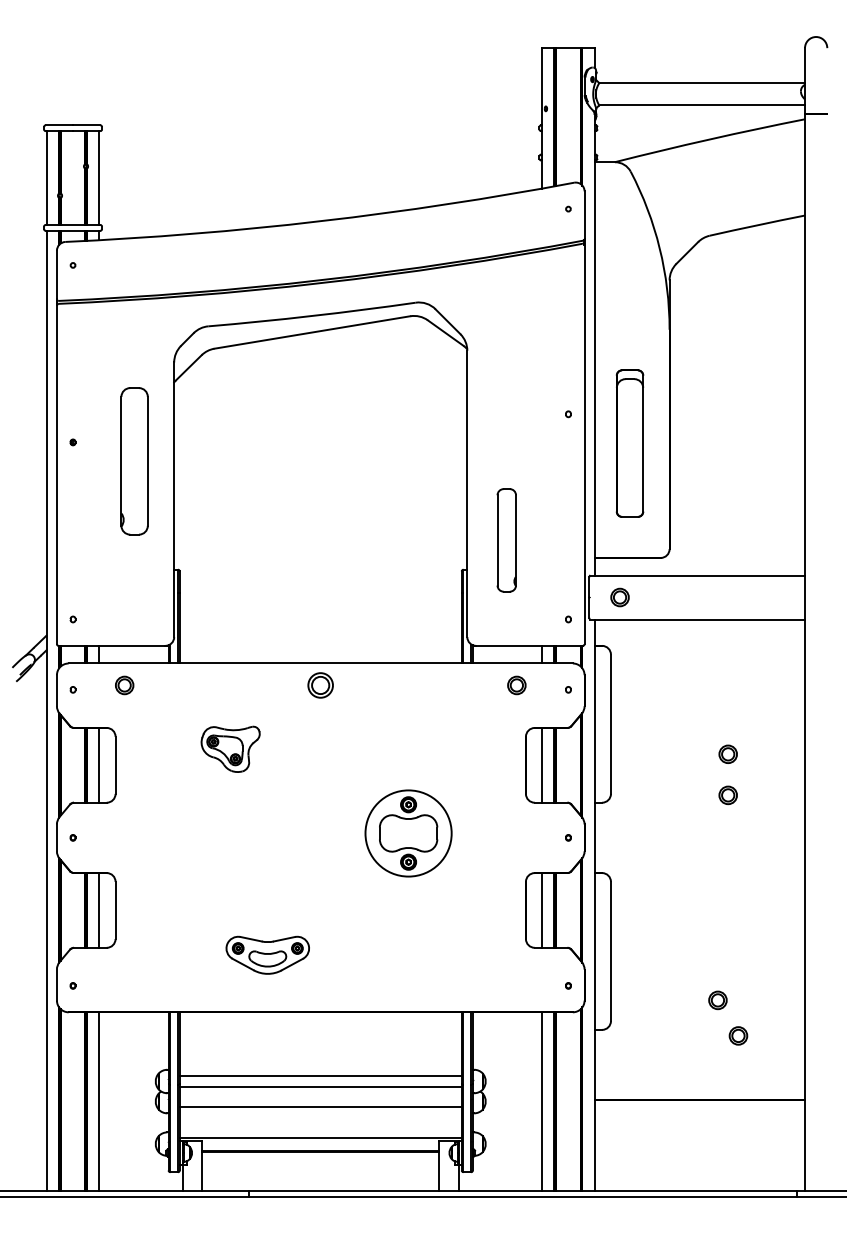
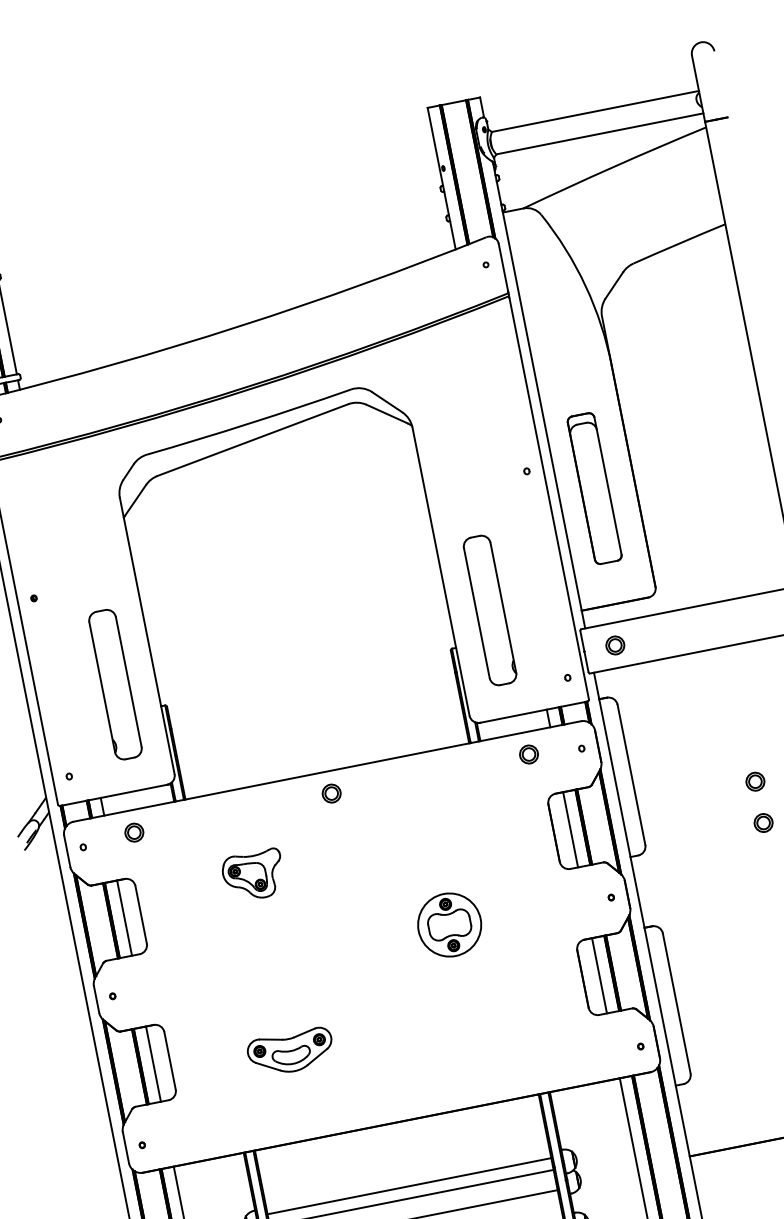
part: (134, 461) -> (115, 684), moved
part: (506, 540) -> (489, 610), size x1.43
part: (320, 685) -> (331, 793), size x0.71
part: (408, 833) -> (449, 925), size x0.71
part: (267, 954) -> (290, 1051), moved

